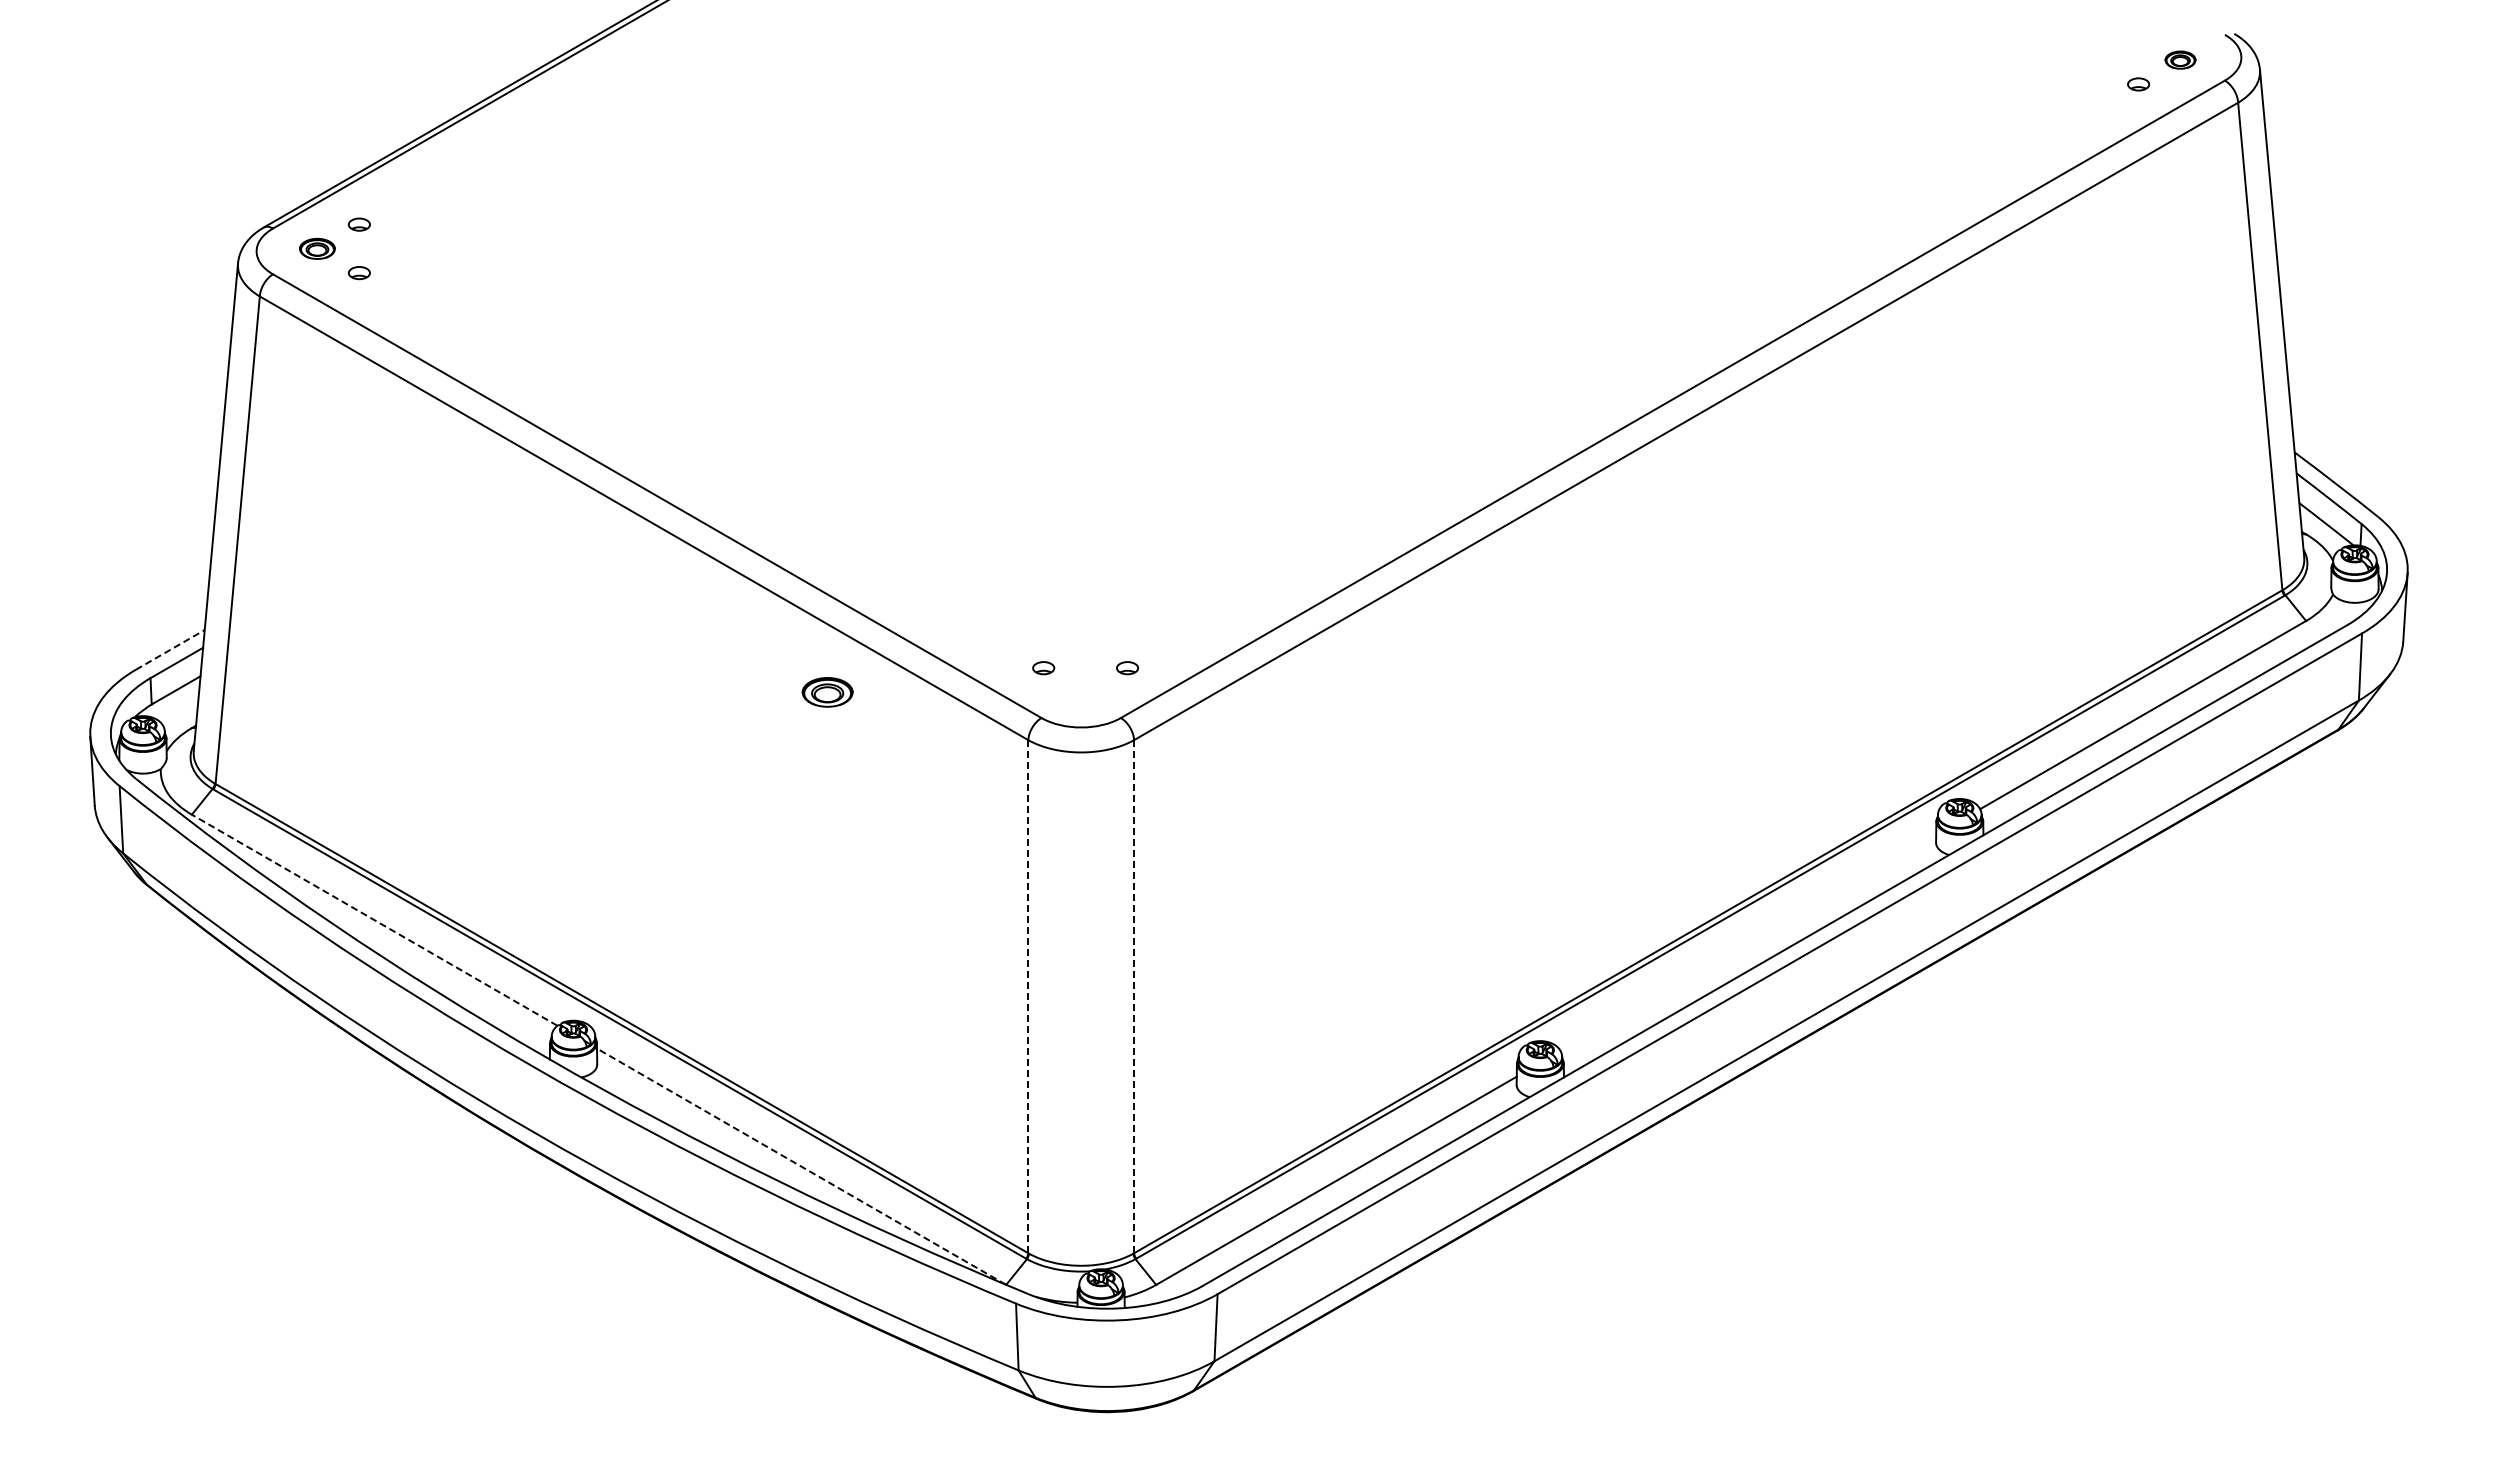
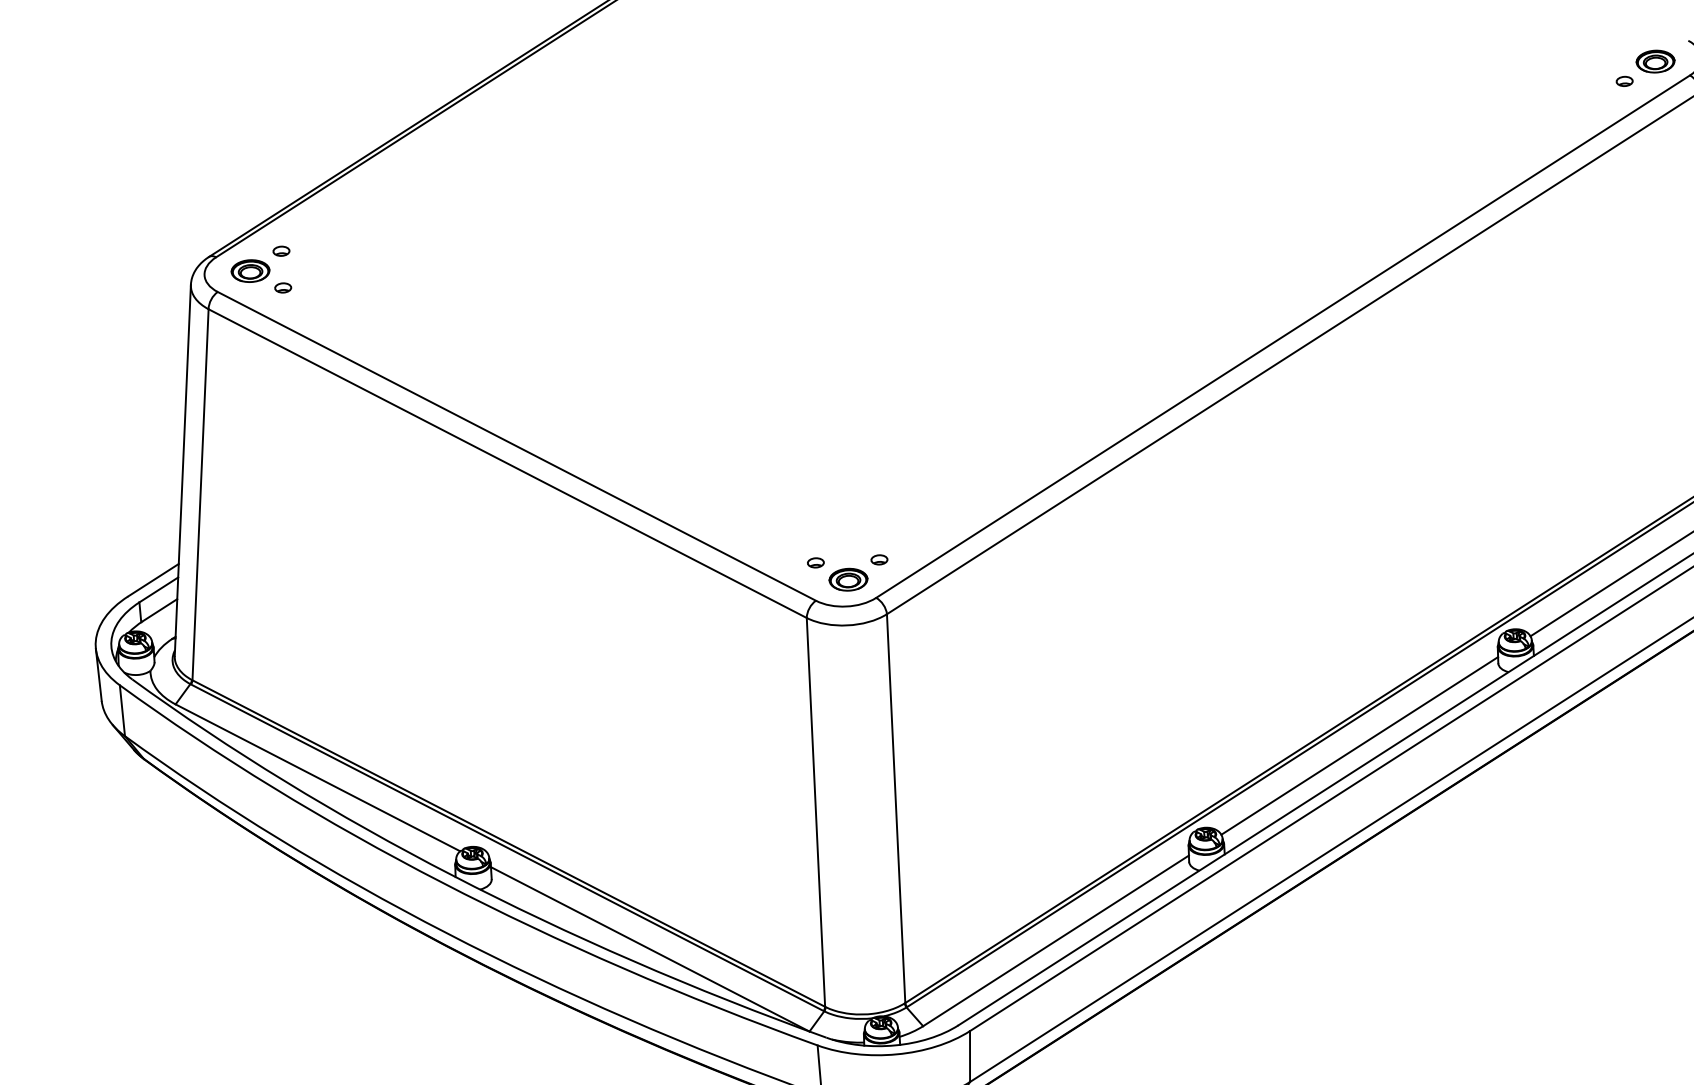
part: (2180, 59) -> (1655, 61), size x1.67
part: (317, 248) -> (250, 270), size x1.43
line: (170, 649) -> (153, 579), dashed -> solid
part: (827, 692) -> (848, 579), moved
line: (374, 919) -> (317, 777), dashed -> solid
line: (1748, 942) -> (1359, 745), added
line: (1028, 996) -> (816, 812), dashed -> solid
line: (1134, 996) -> (896, 808), dashed -> solid
line: (801, 1166) -> (650, 949), dashed -> solid

